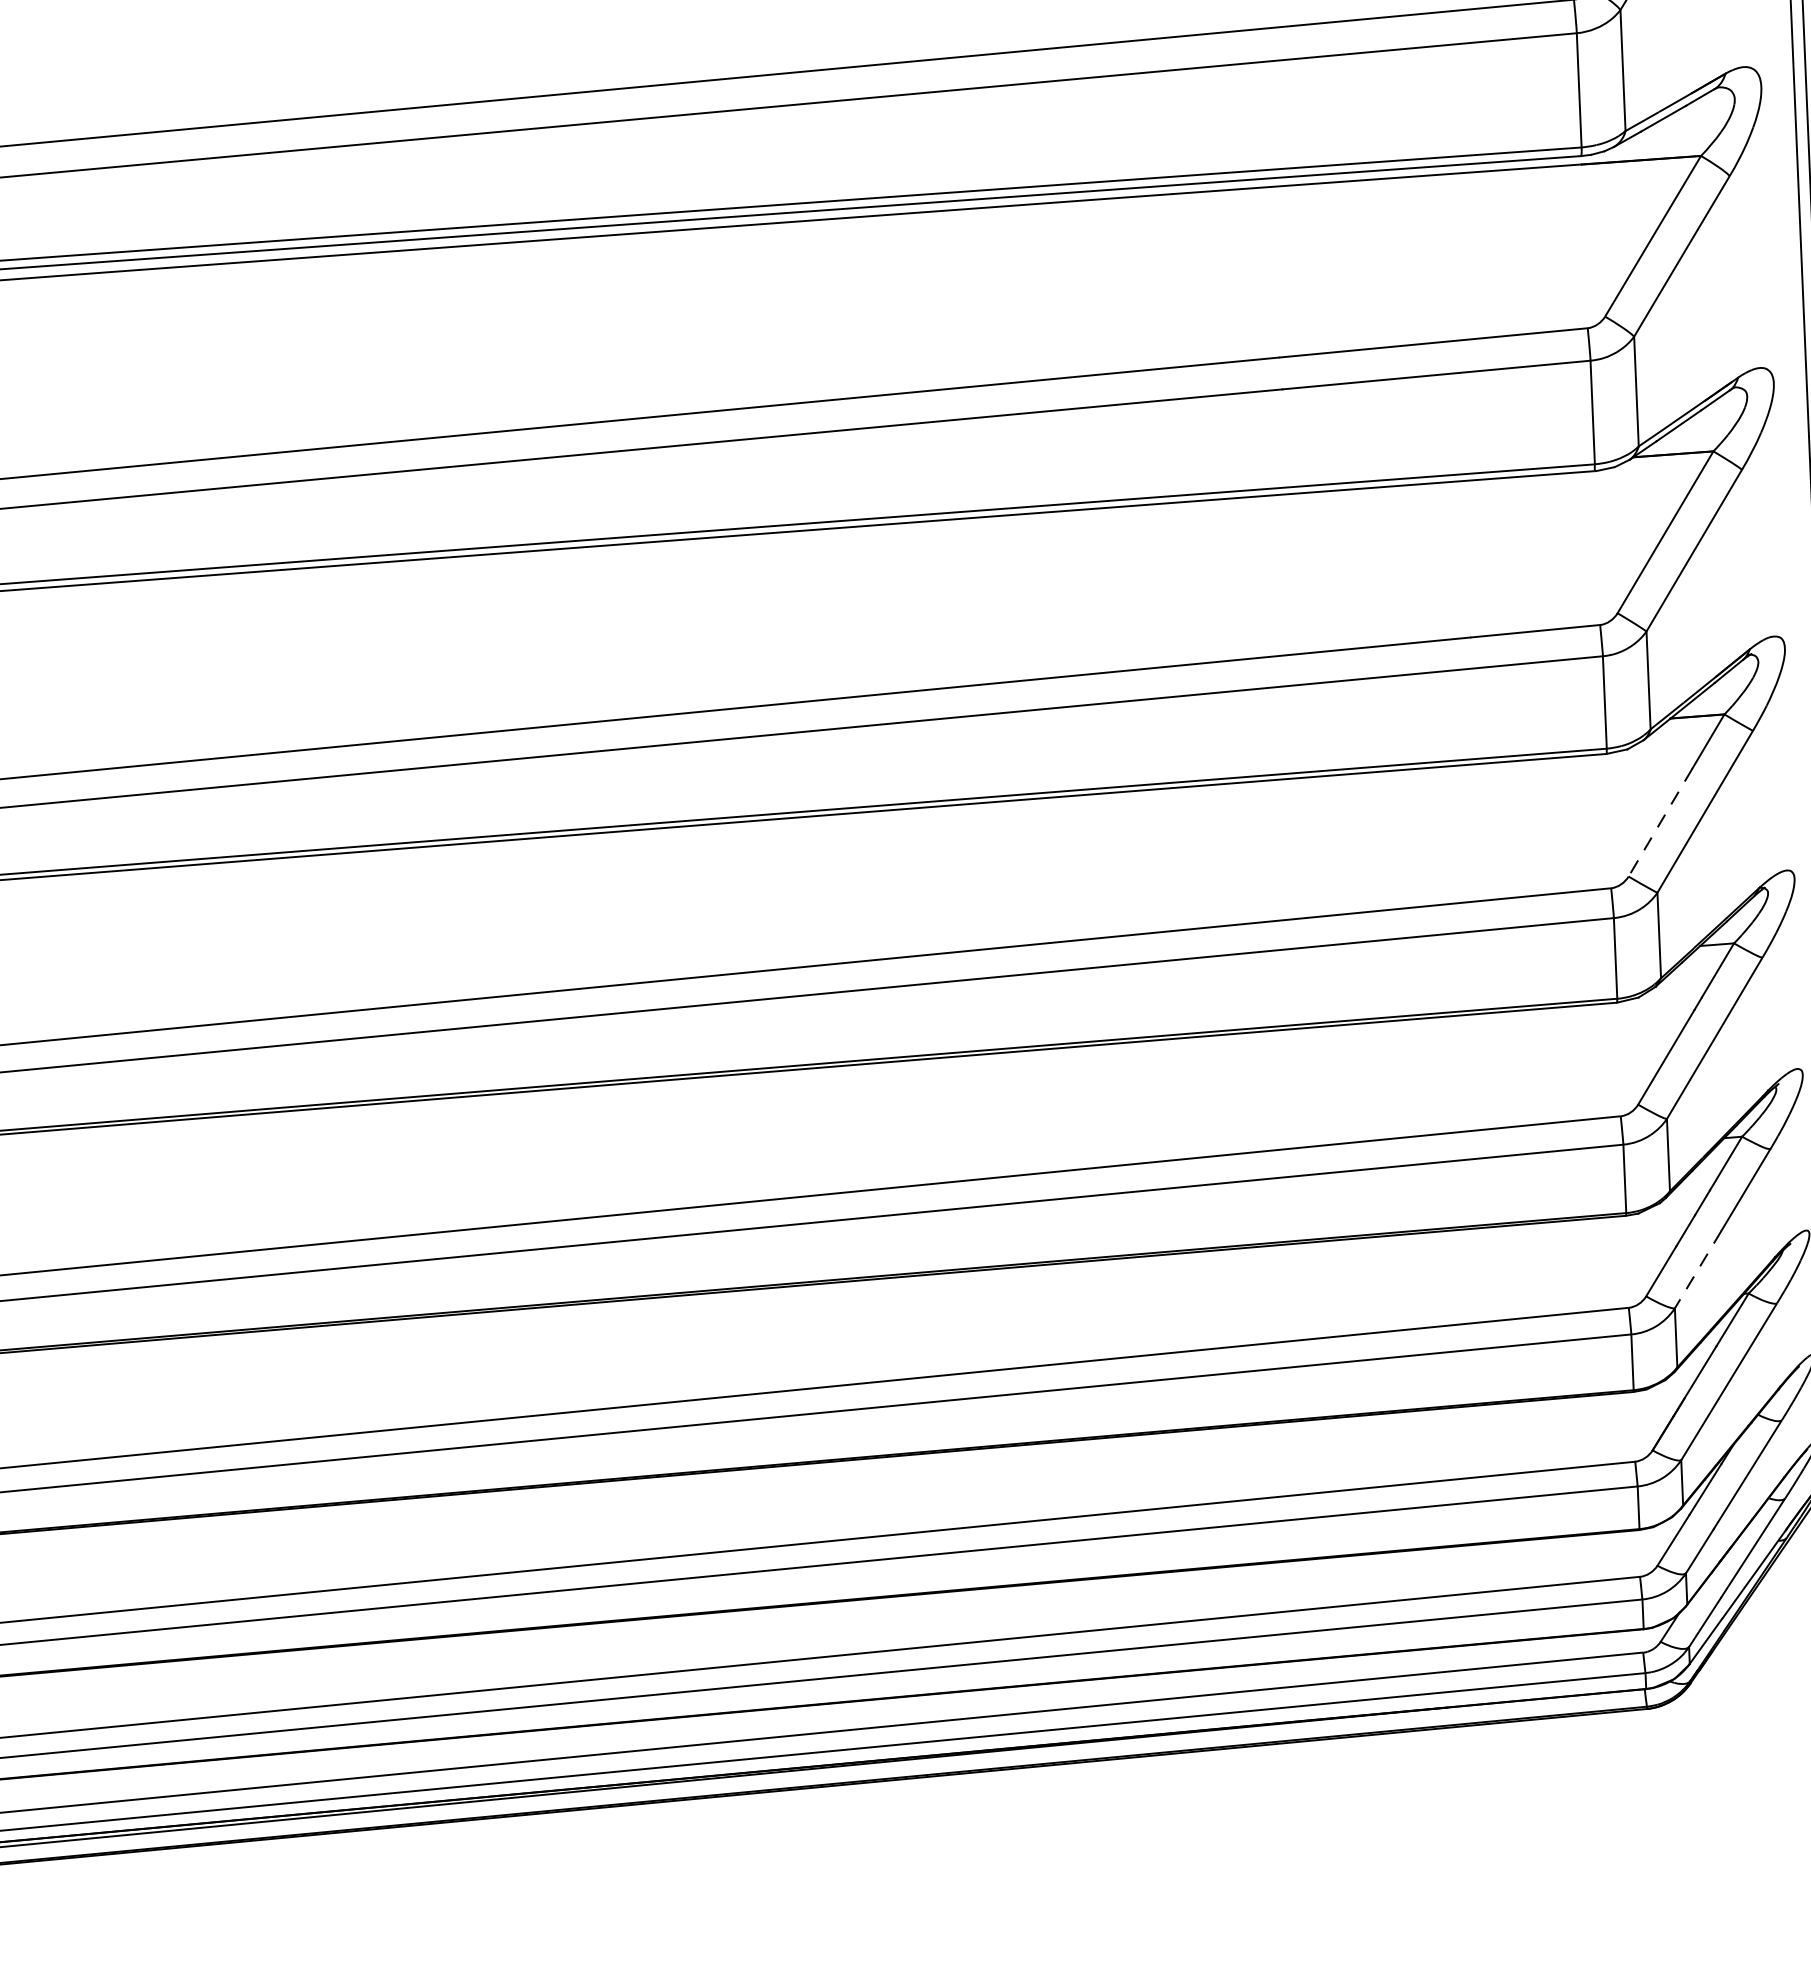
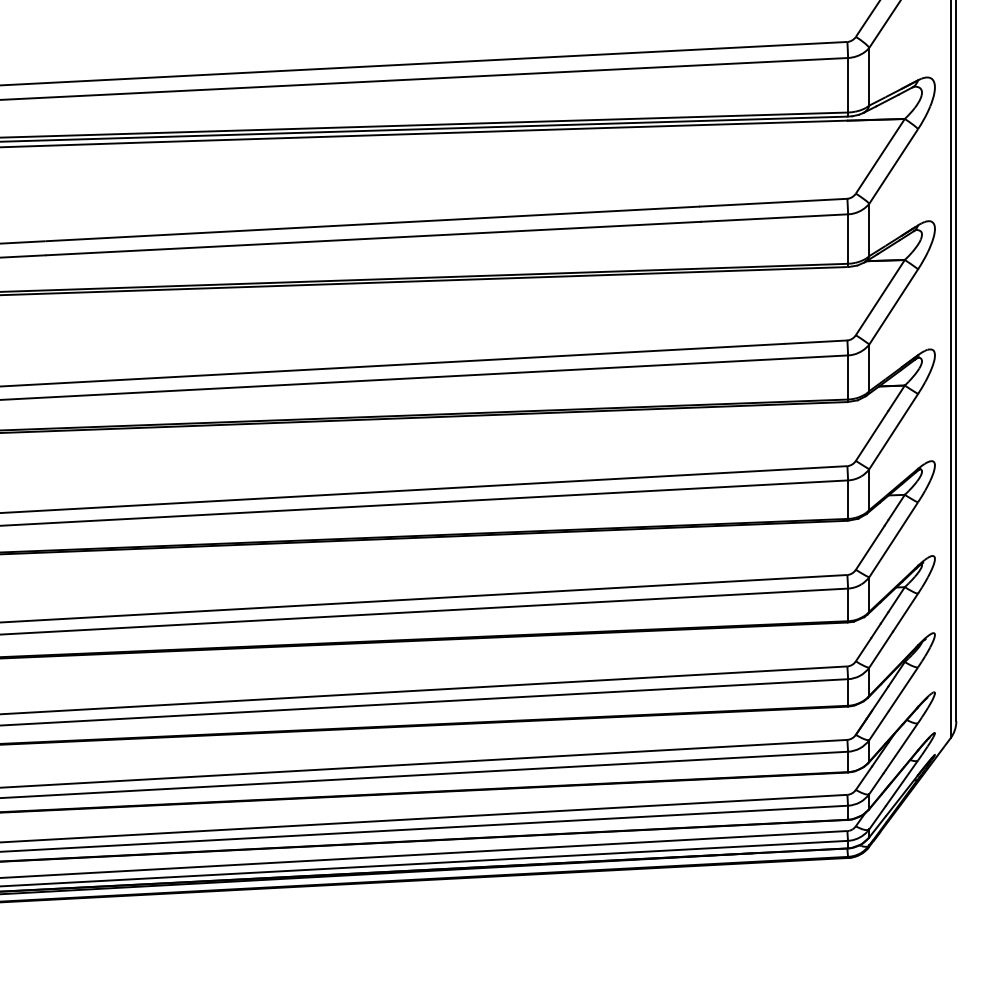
line: (1661, 821) -> (872, 435), dashed -> solid
line: (1698, 1269) -> (881, 649), dashed -> solid

